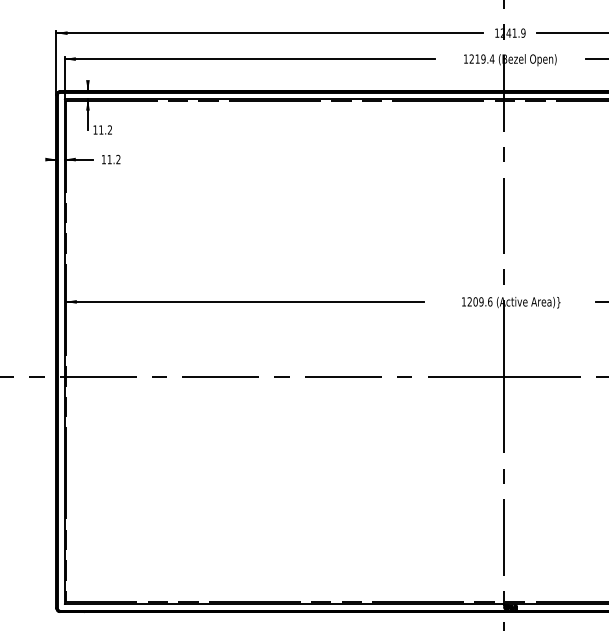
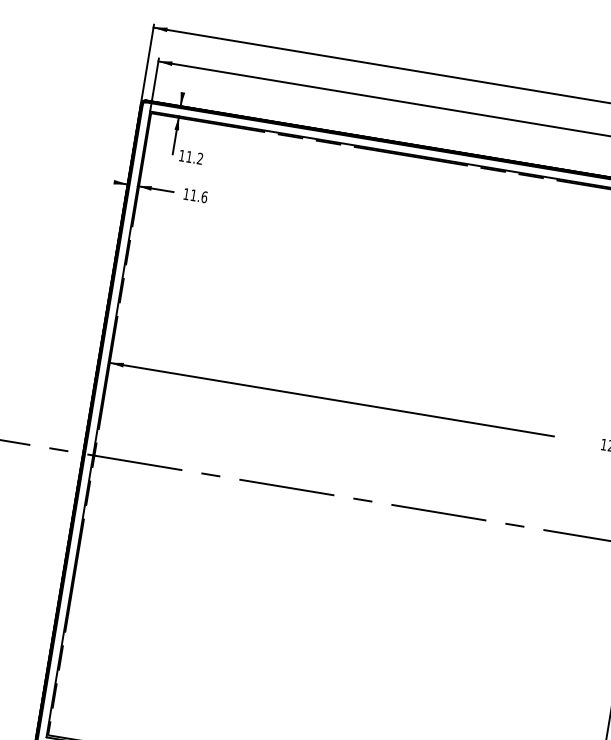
text: (118, 159) -> (204, 197), 11.2 -> 11.6

